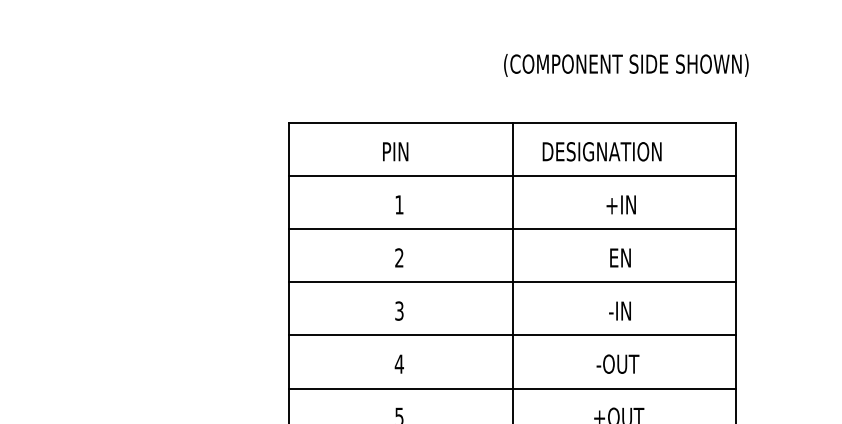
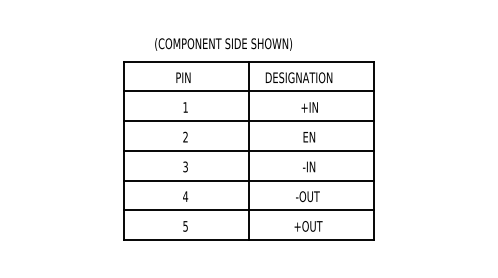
text: (626, 65) -> (223, 44), moved

